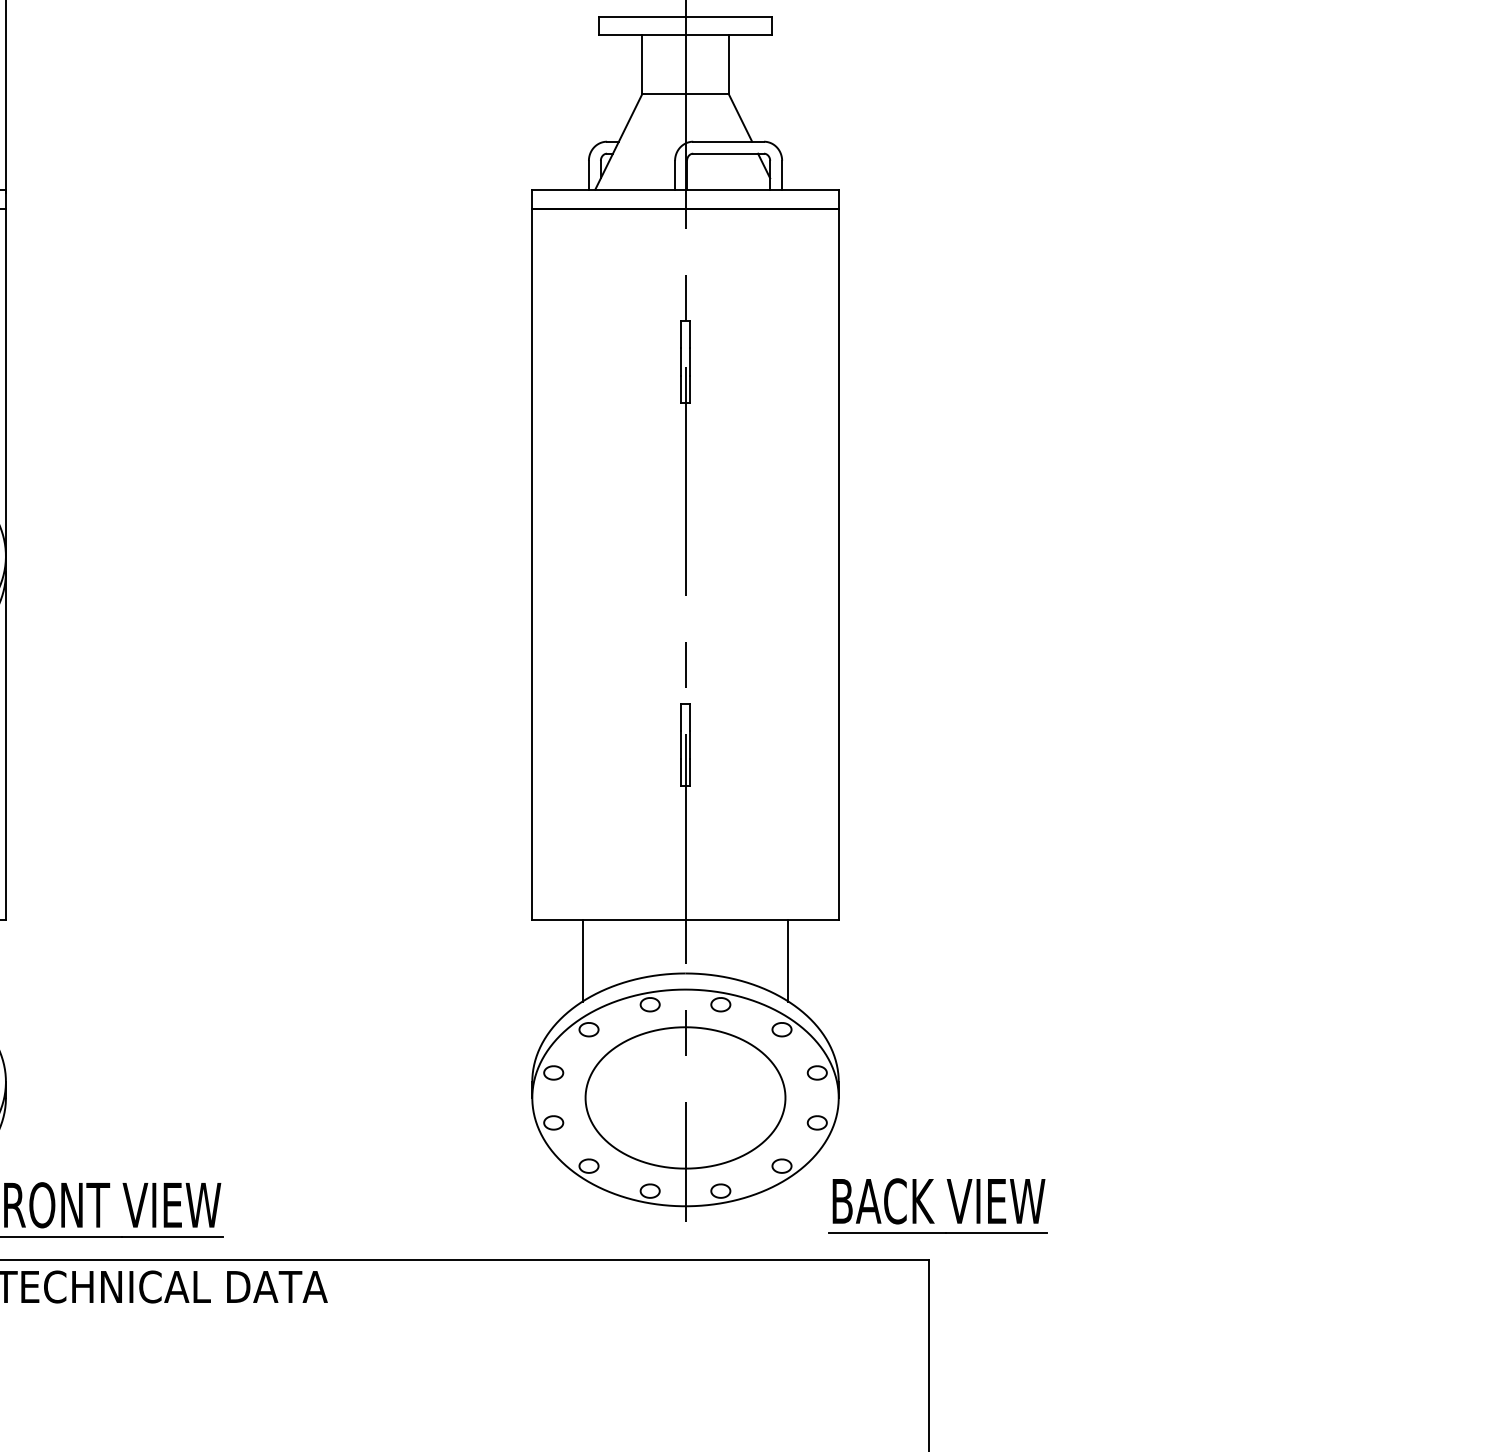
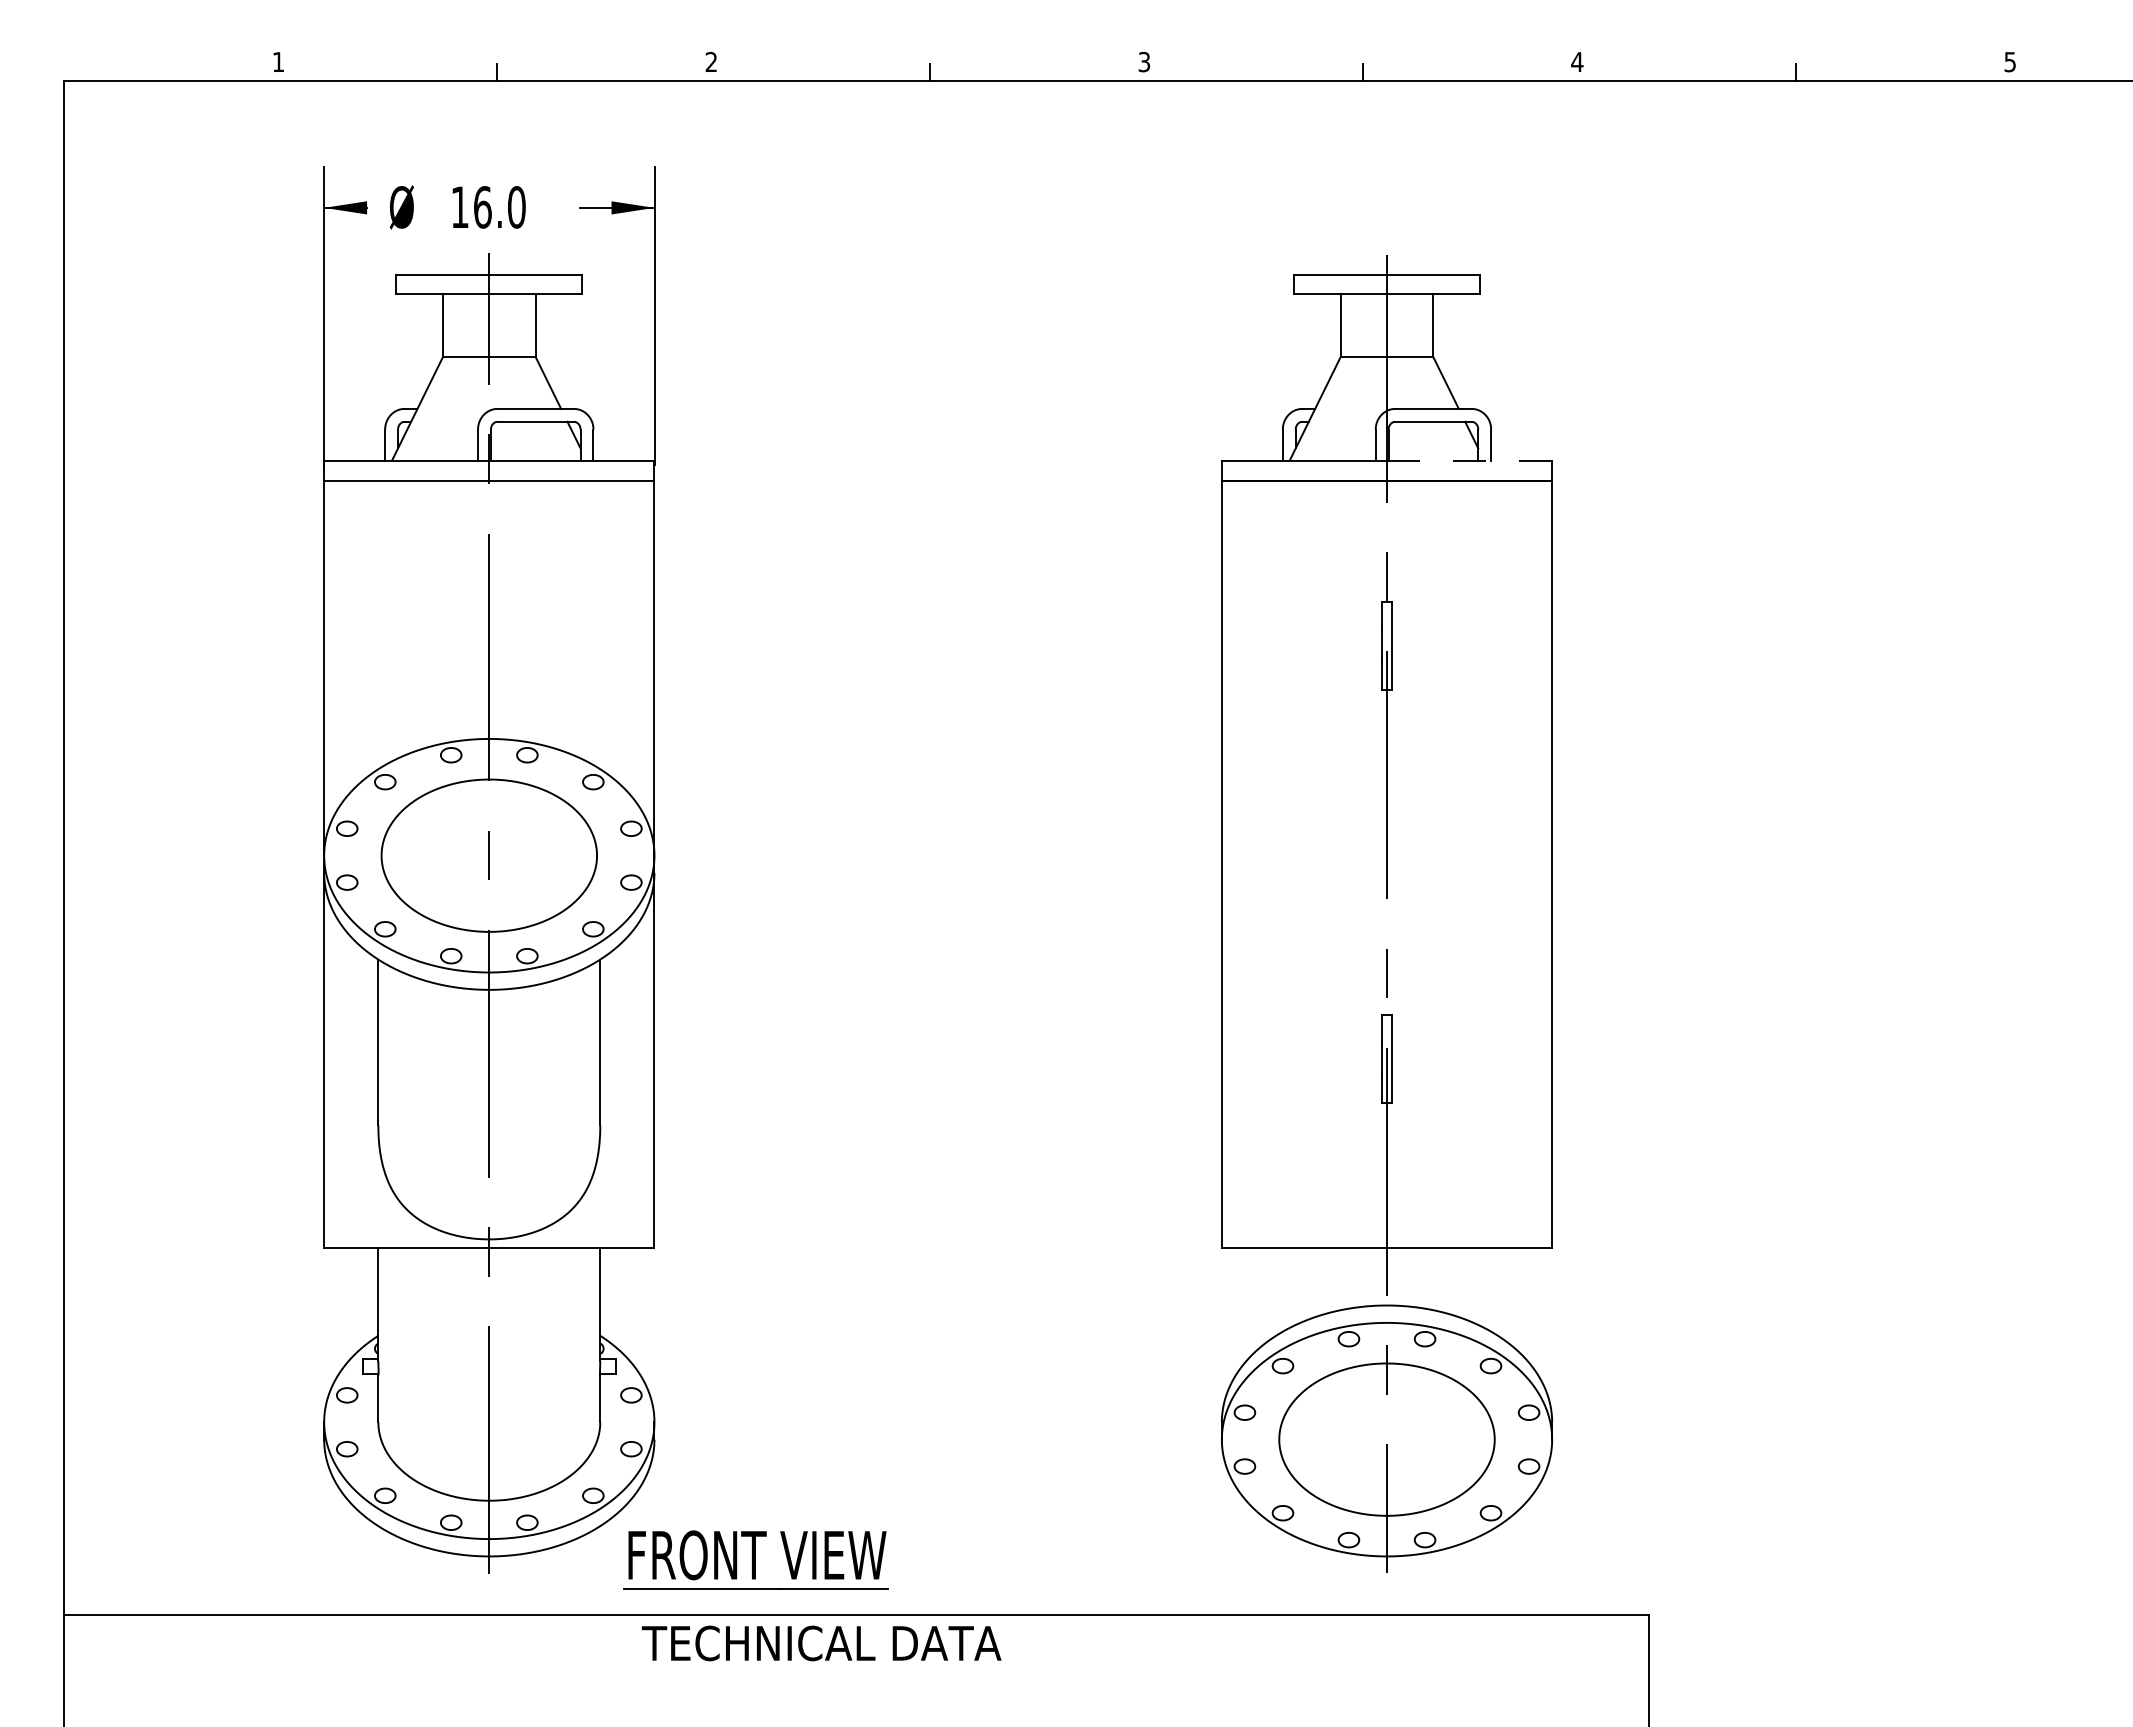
line: (762, 189) -> (1469, 460), solid -> dashed
line: (583, 960) -> (1276, 1291), removed
line: (788, 960) -> (1497, 1291), removed
part: (927, 1210) -> (1647, 1561), removed

